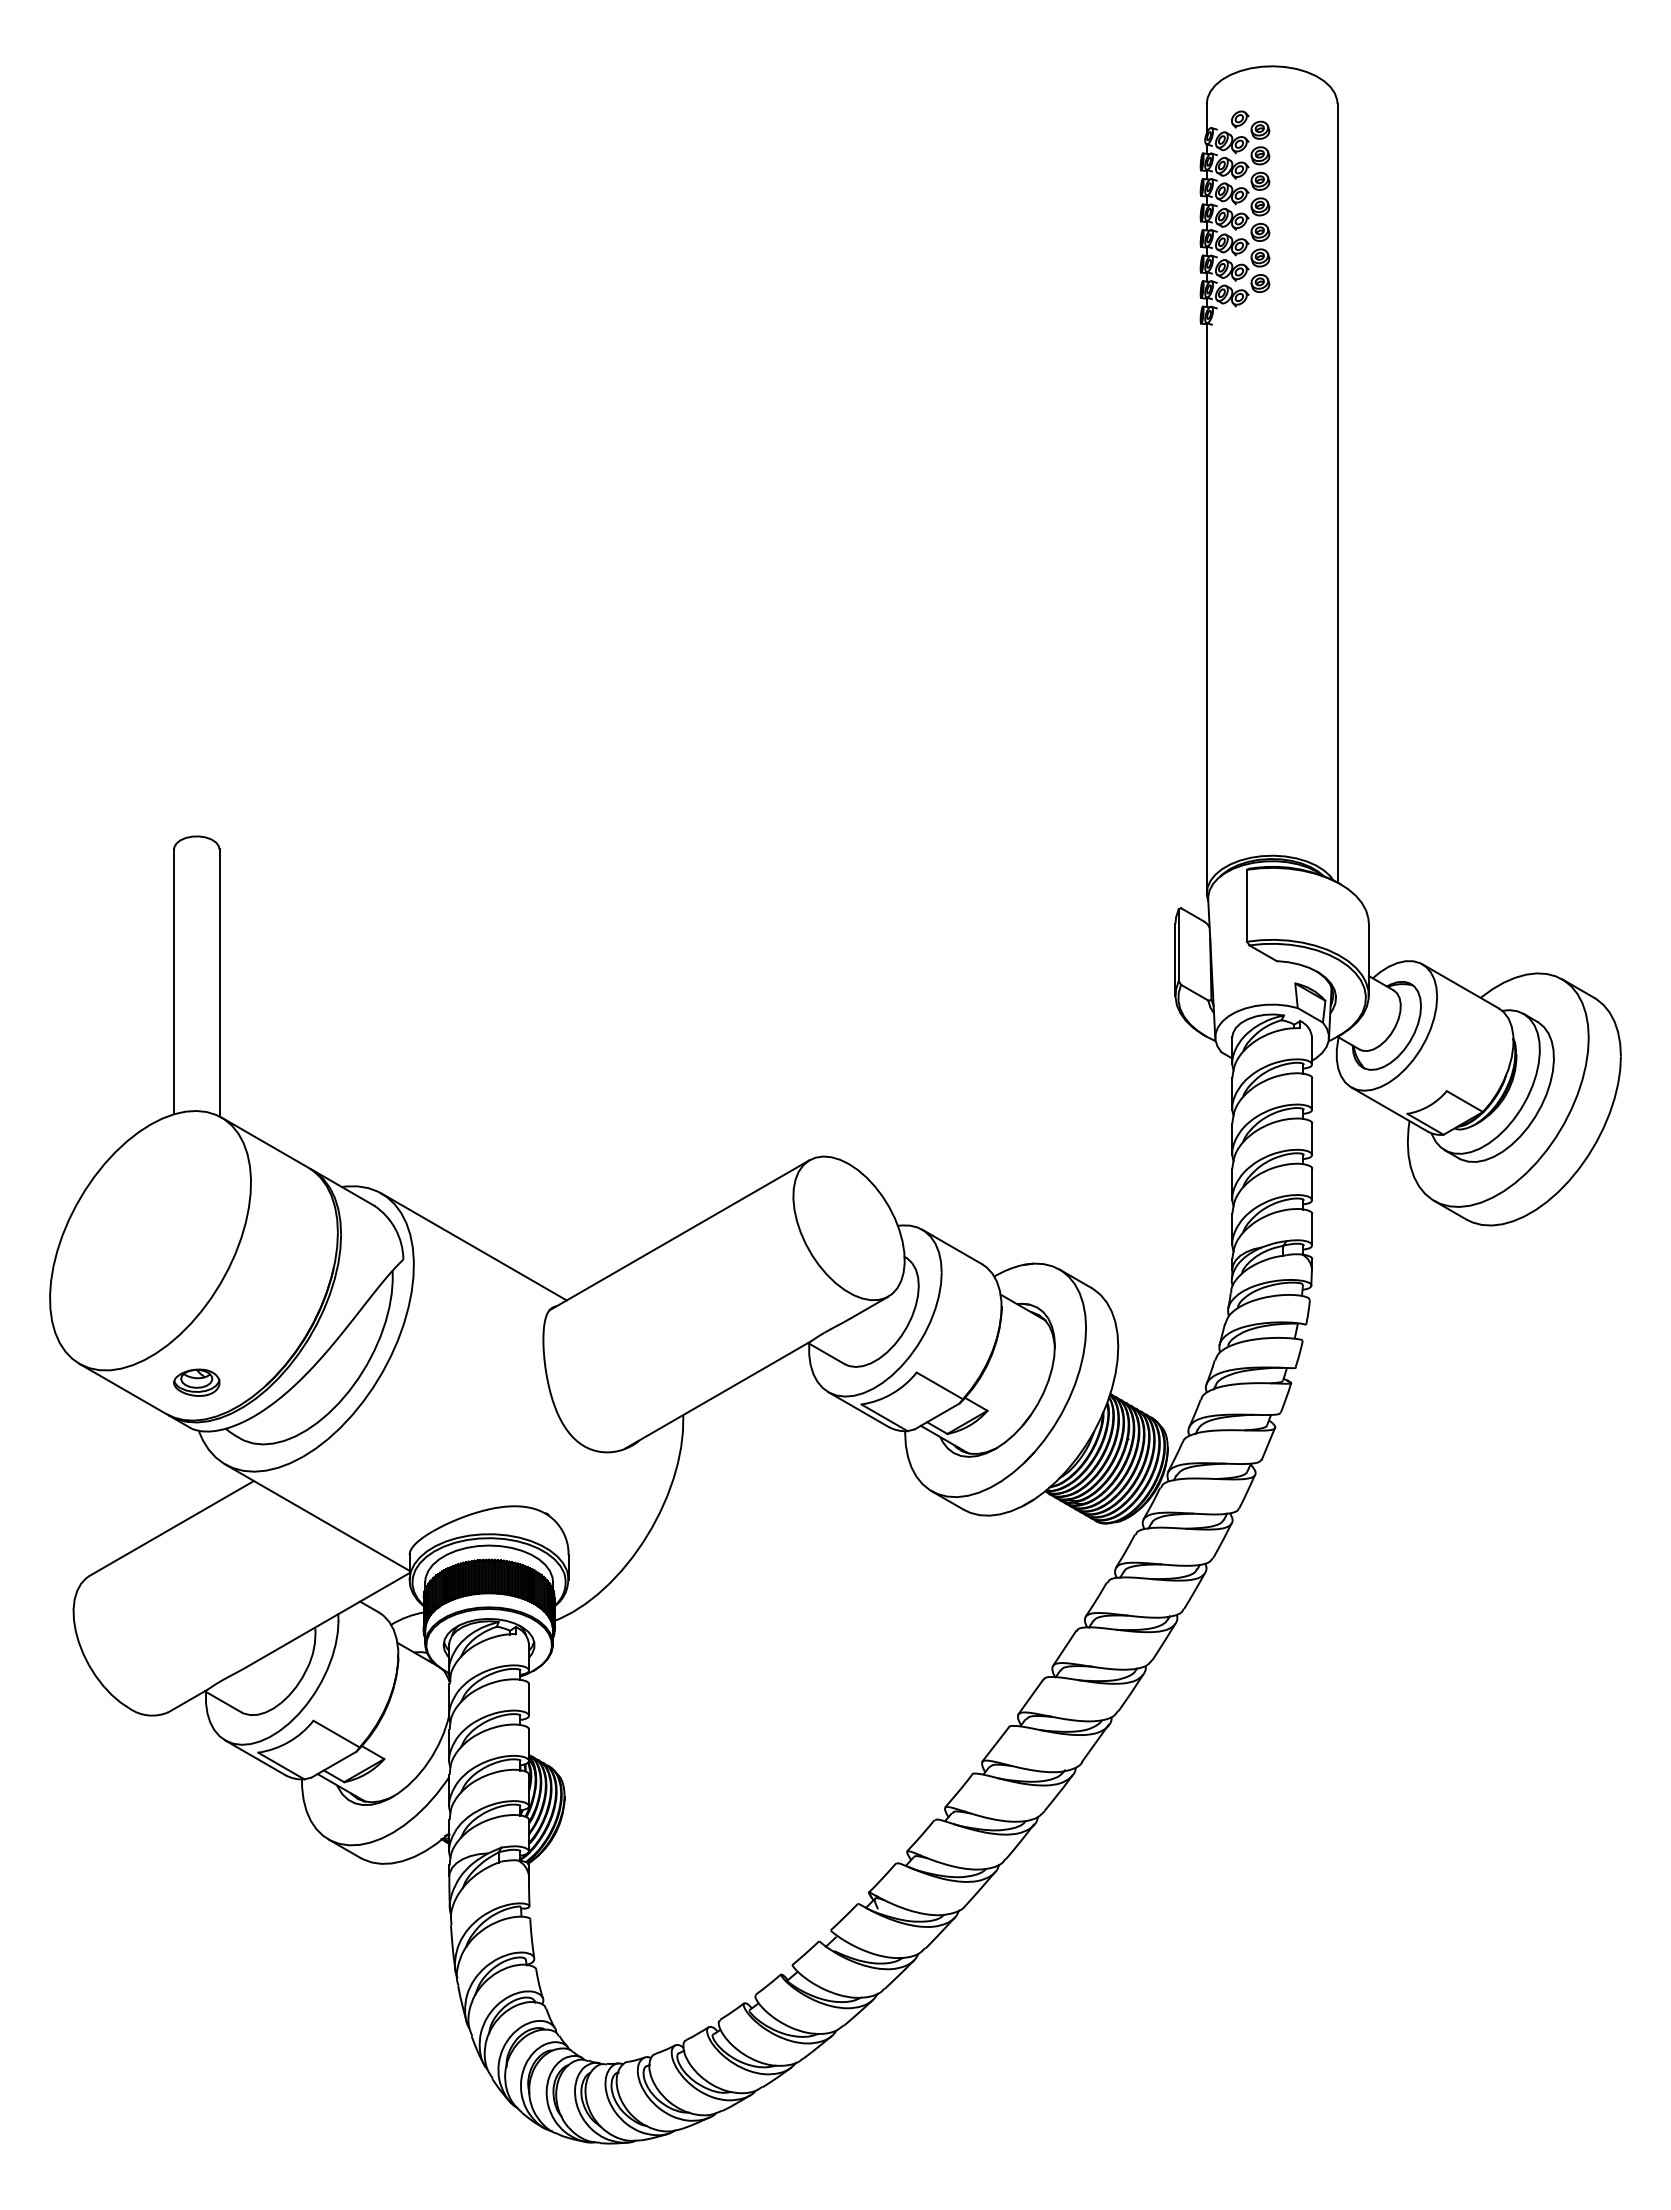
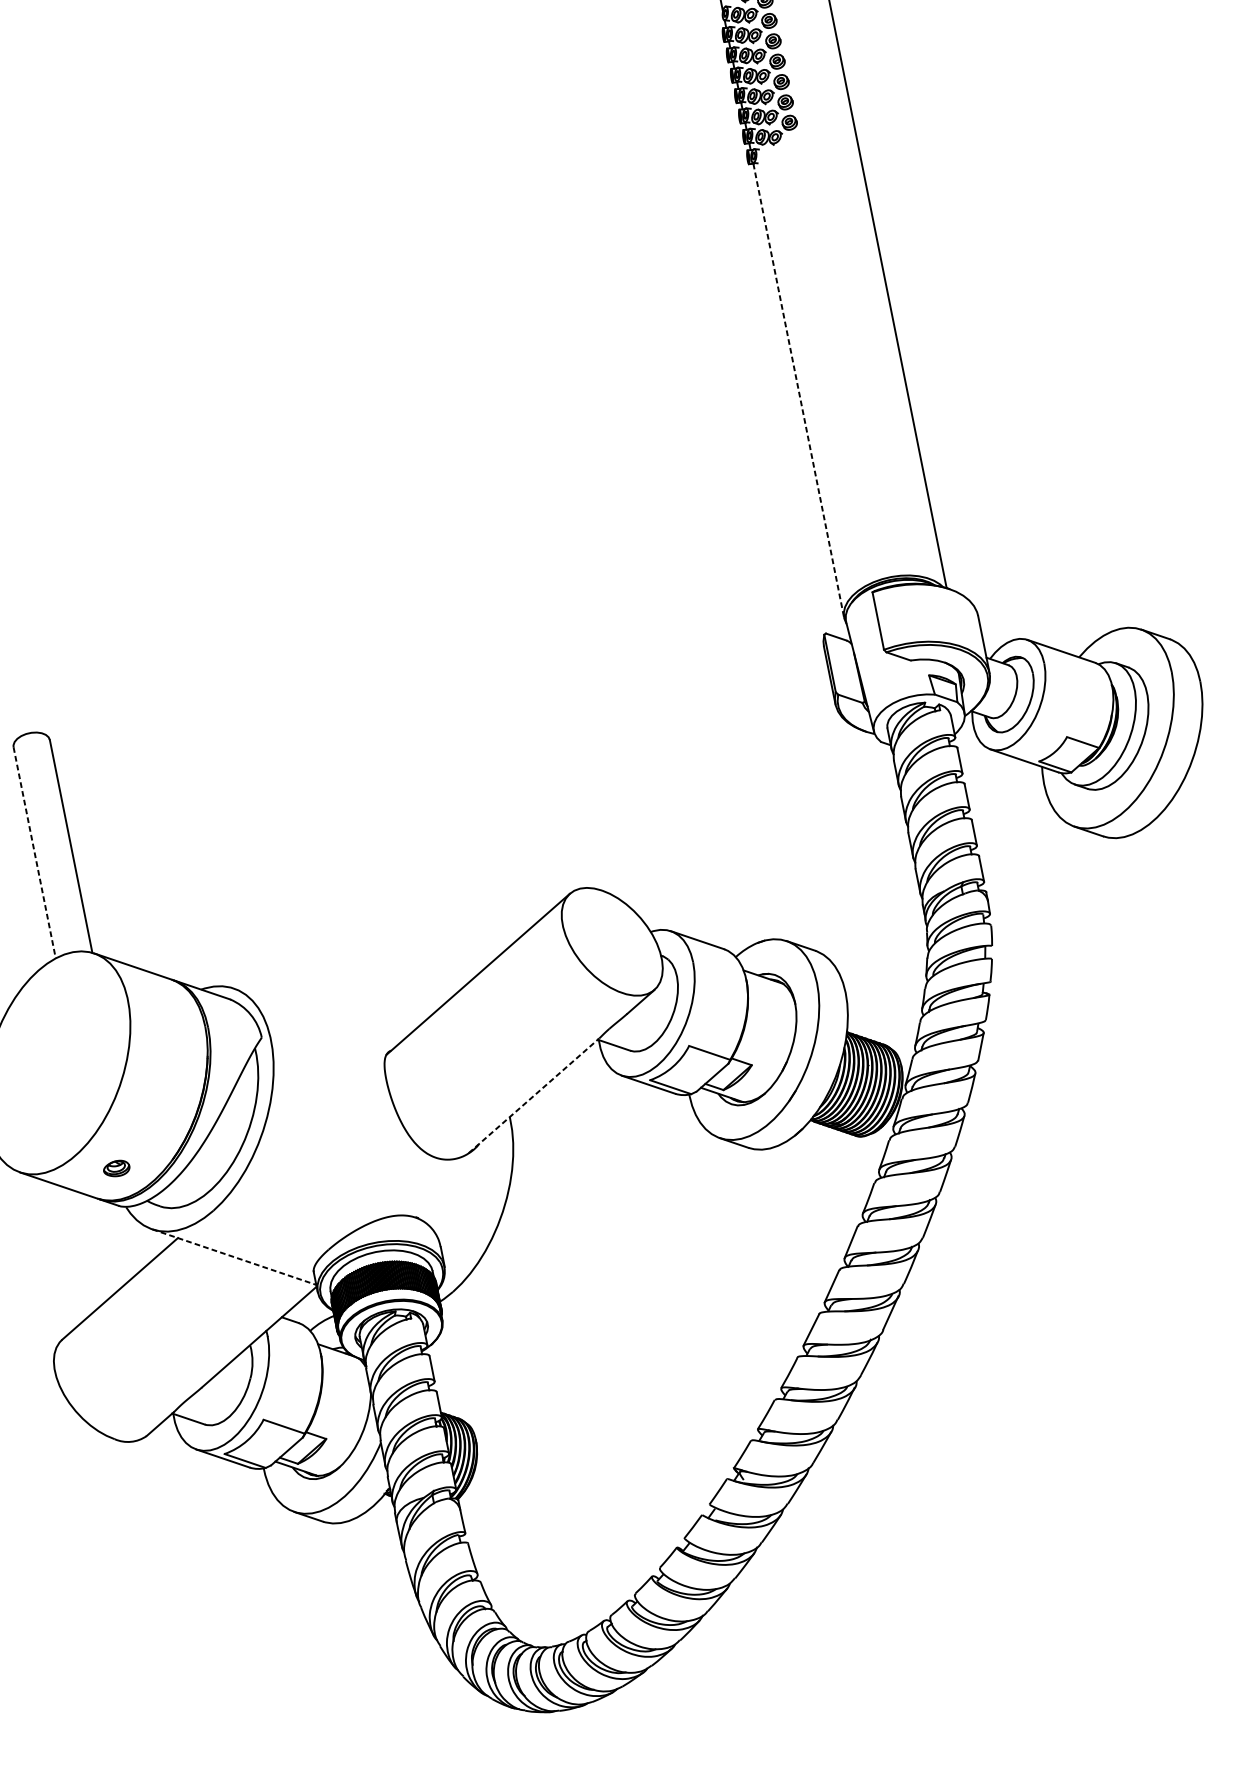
line: (1206, 608) -> (798, 390), solid -> dashed
line: (174, 982) -> (35, 853), solid -> dashed
line: (473, 1246) -> (315, 1016), removed
part: (196, 1382) -> (116, 1168), size x0.7
line: (717, 1395) -> (533, 1096), solid -> dashed
line: (317, 1517) -> (234, 1257), solid -> dashed

